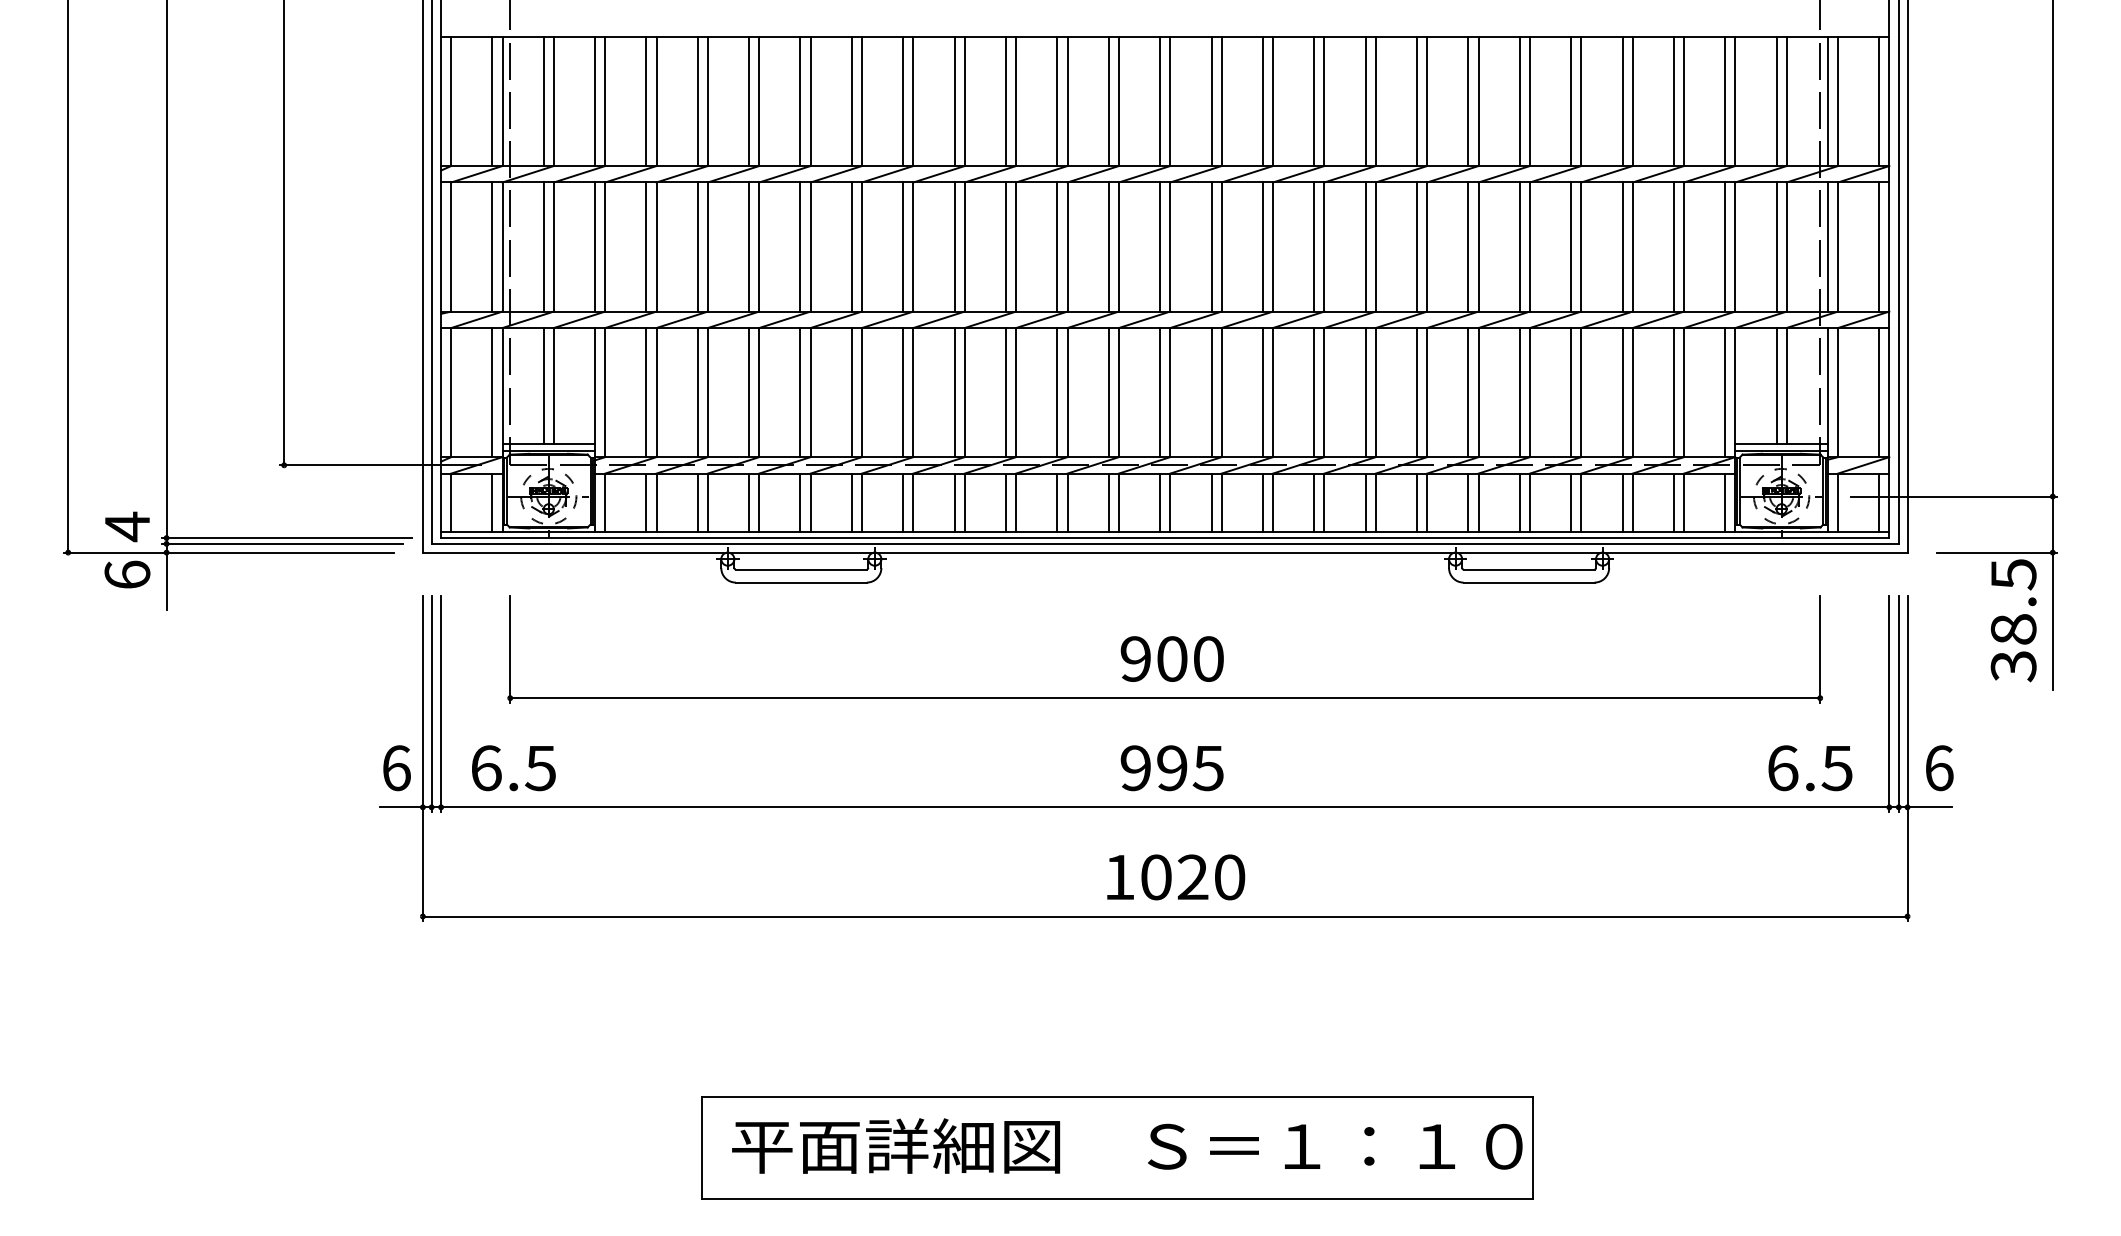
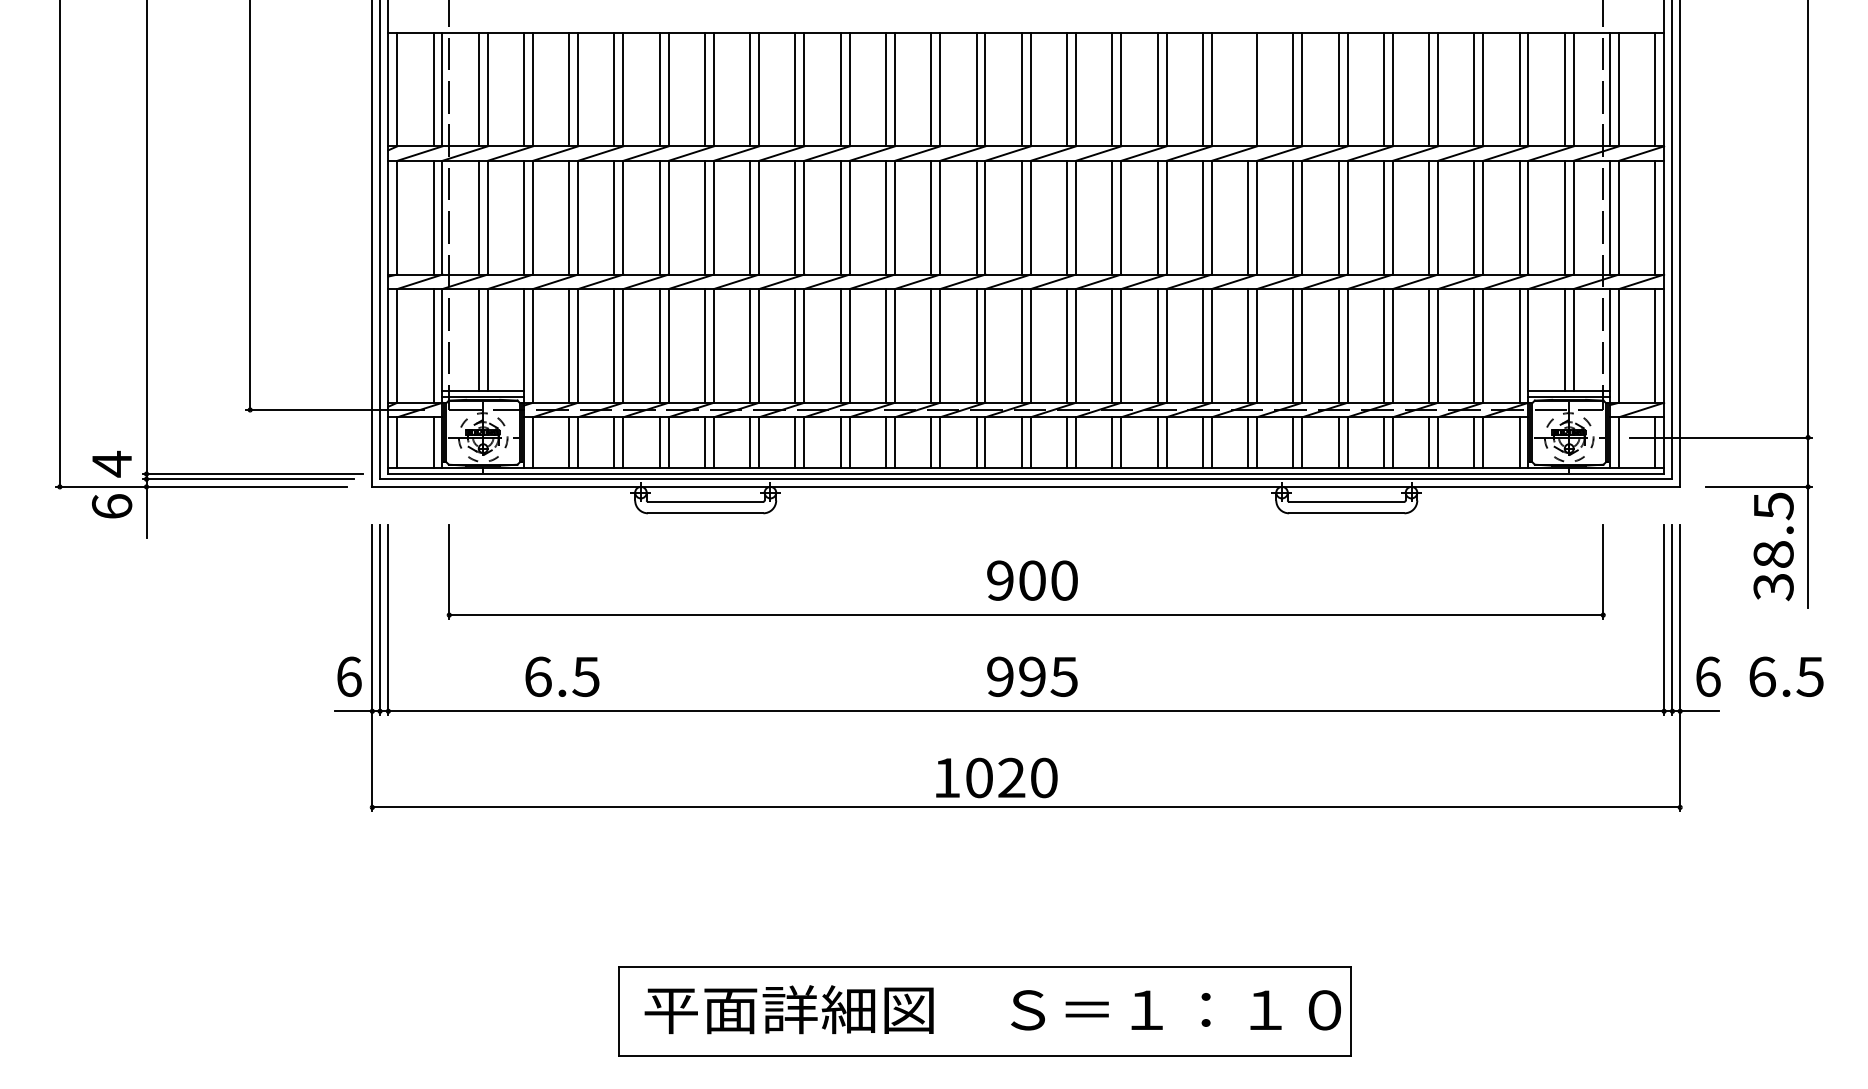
line: (1417, 101) -> (1248, 89), removed
text: (513, 767) -> (562, 676), moved
text: (1810, 767) -> (1786, 676), moved
text: (1175, 876) -> (996, 777), moved

